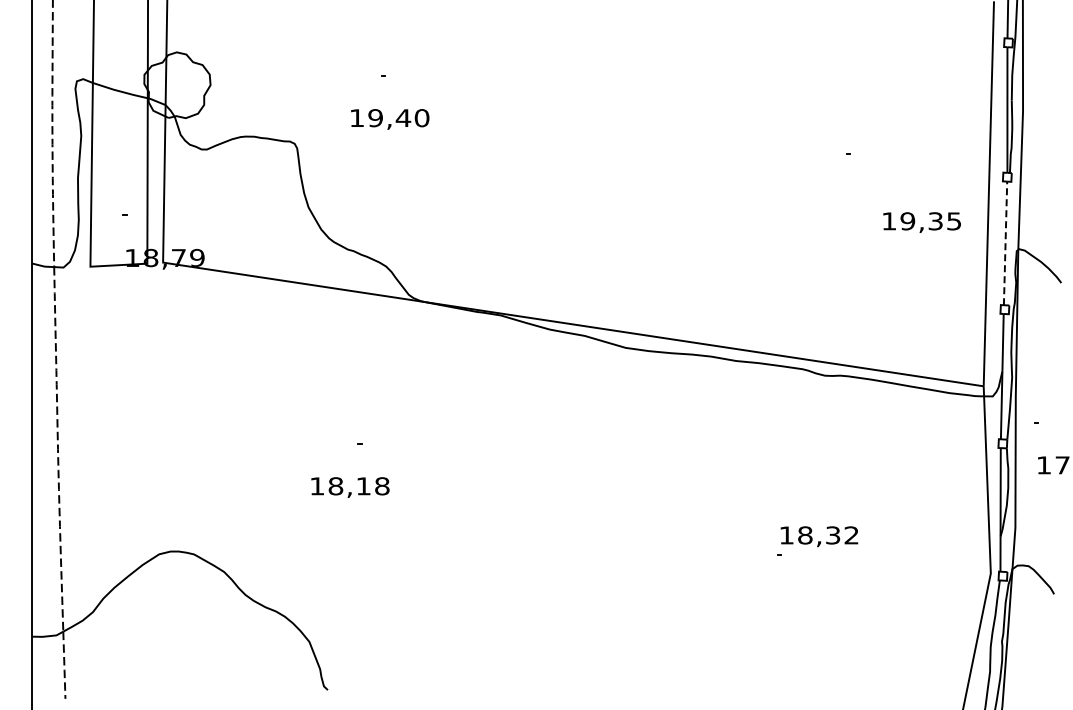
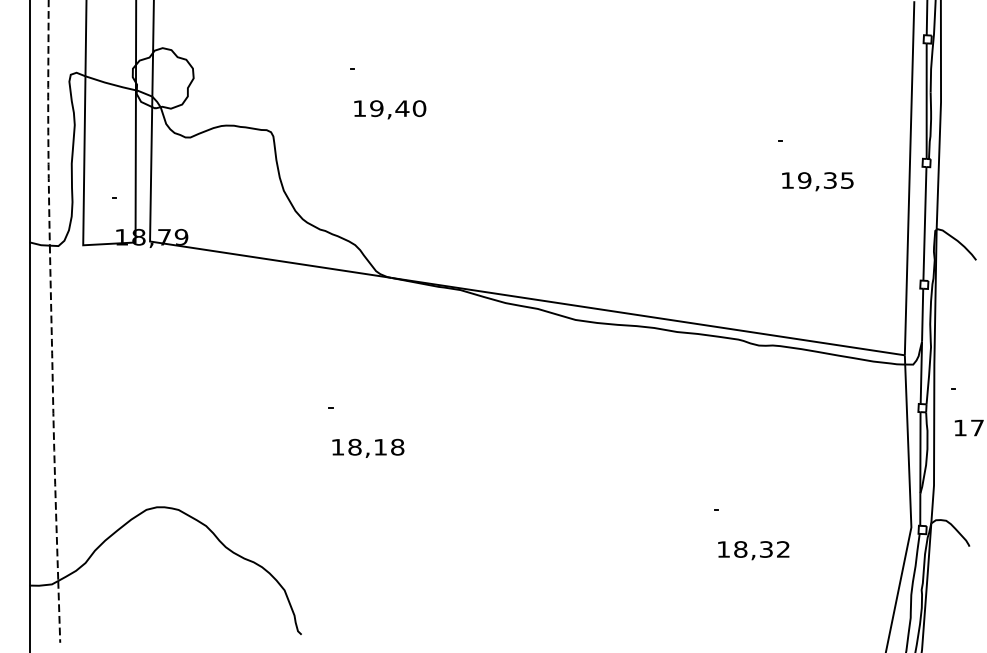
text: (390, 119) -> (390, 109), moved
text: (921, 222) -> (817, 181), moved
line: (1005, 243) -> (924, 223), dashed -> solid
text: (350, 487) -> (368, 448), moved
text: (819, 536) -> (753, 550), moved

